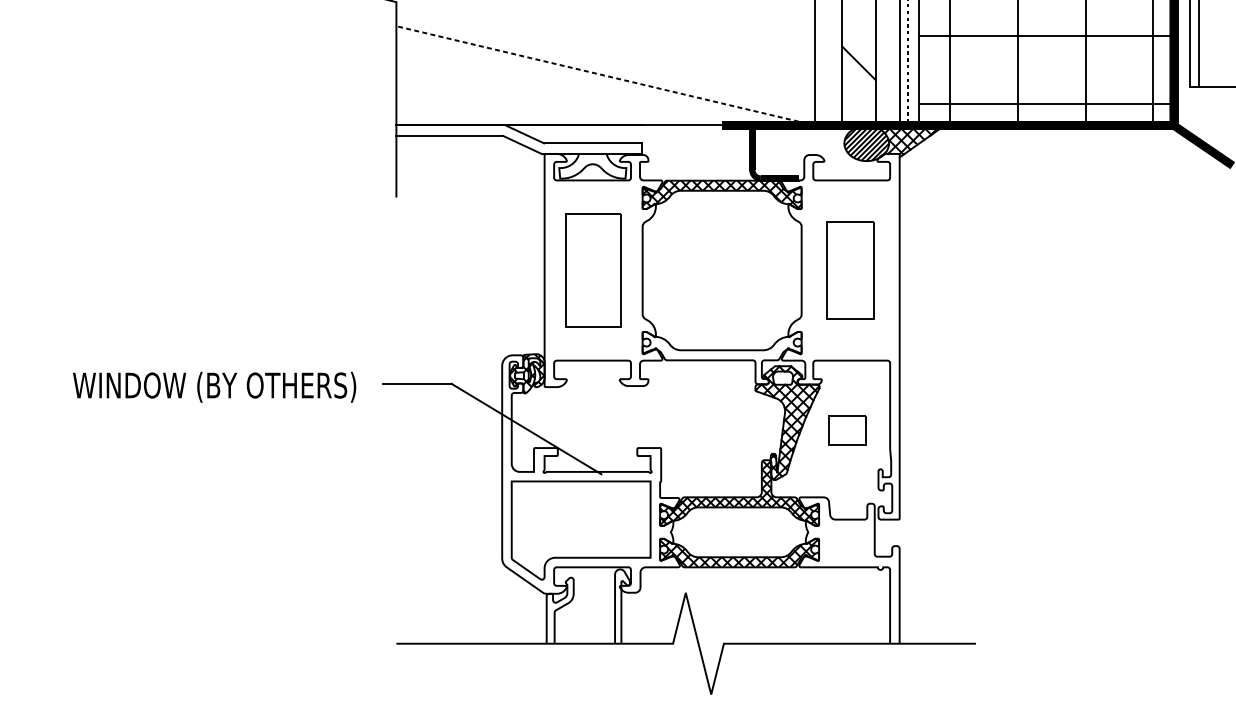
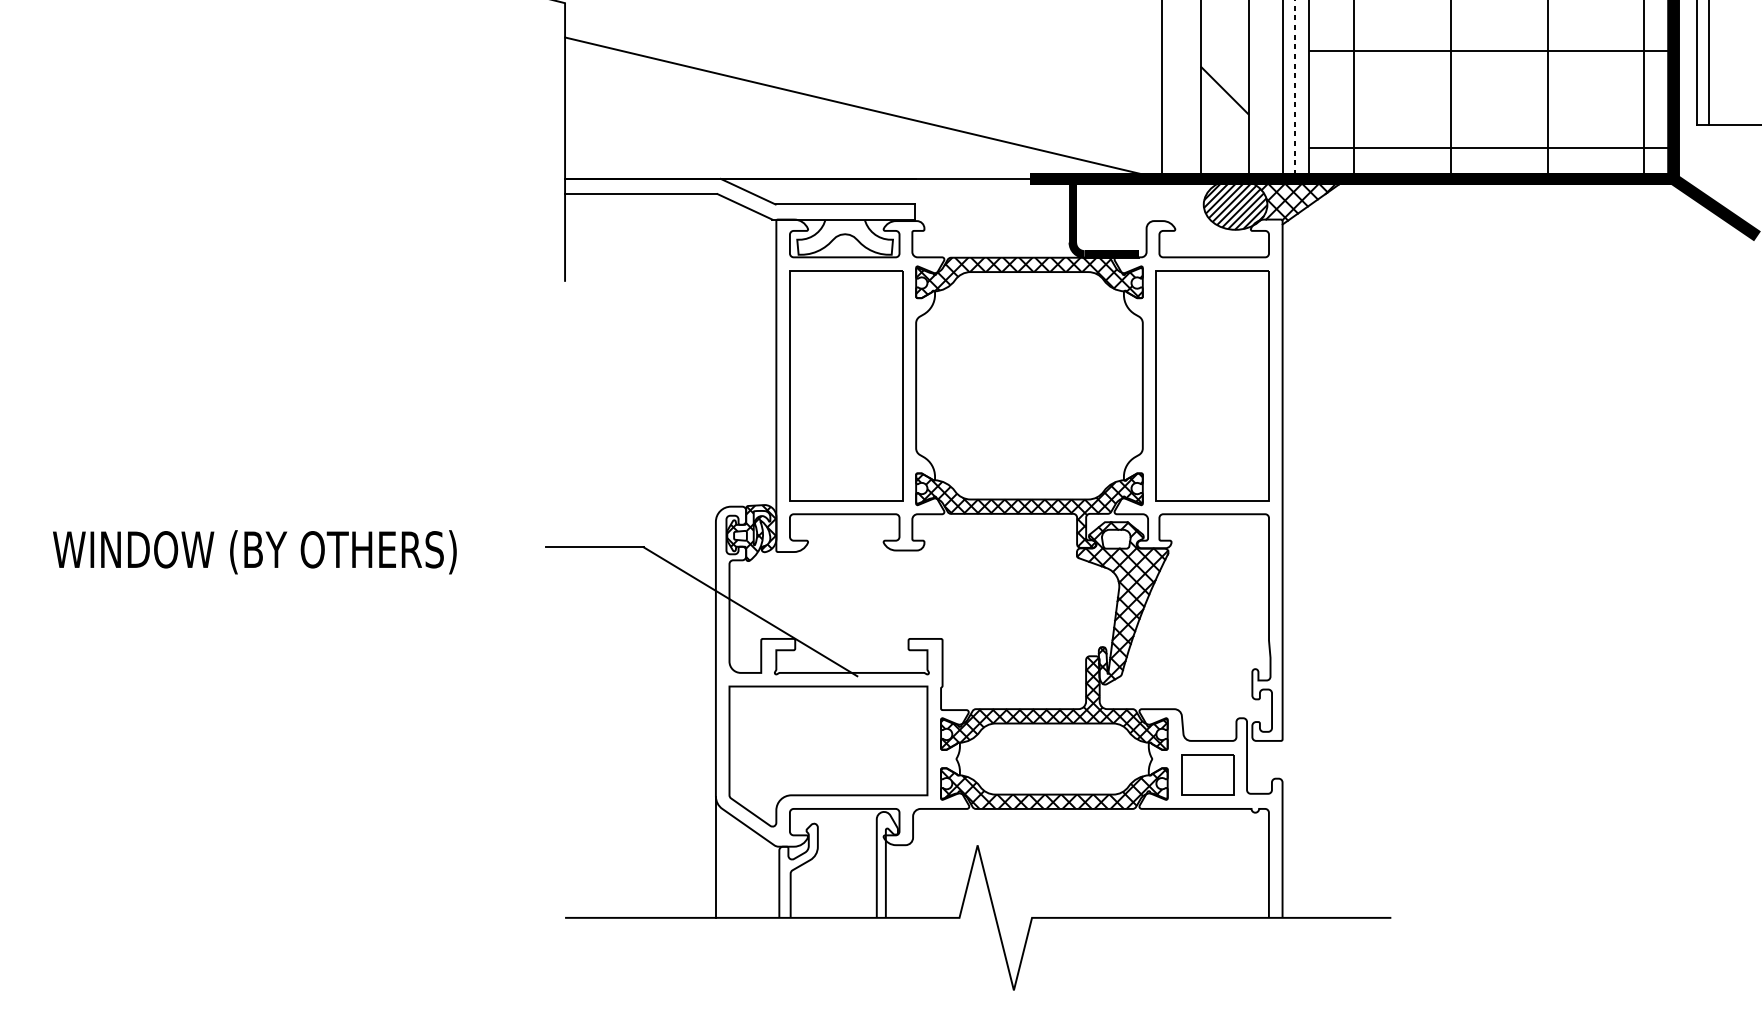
line: (605, 76) -> (863, 108), dashed -> solid
part: (593, 270) -> (846, 385), size x1.43
part: (850, 270) -> (1212, 385), size x1.67
hatch: (722, 358) -> (1029, 510), added
text: (214, 387) -> (254, 552), moved
part: (847, 430) -> (1207, 774), moved
line: (501, 600) -> (715, 856), added

